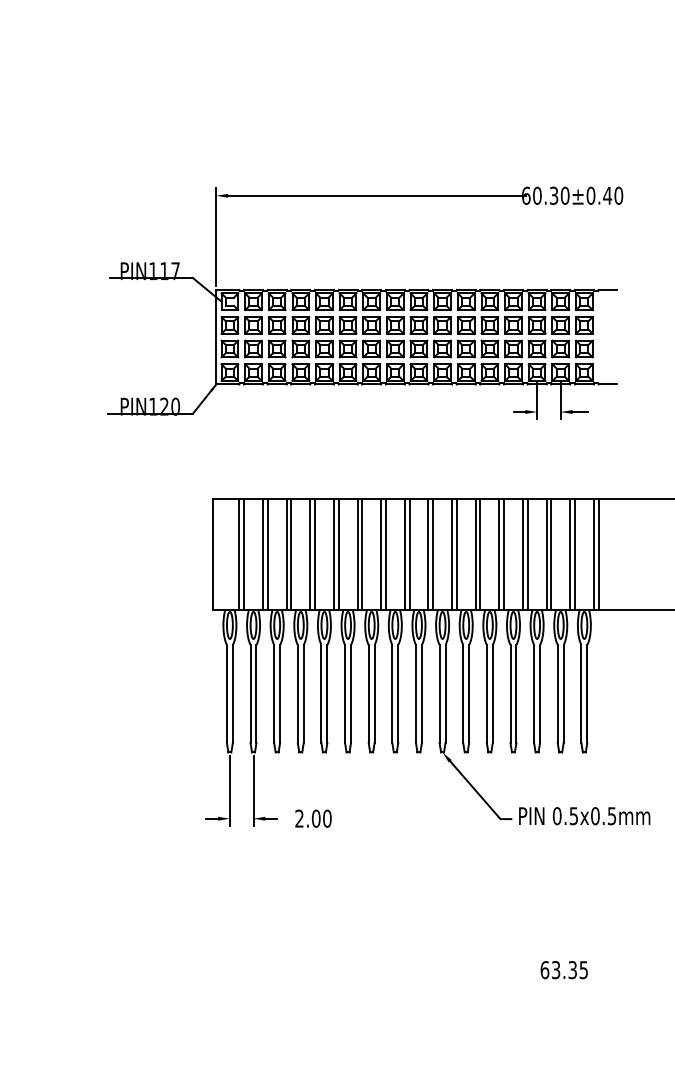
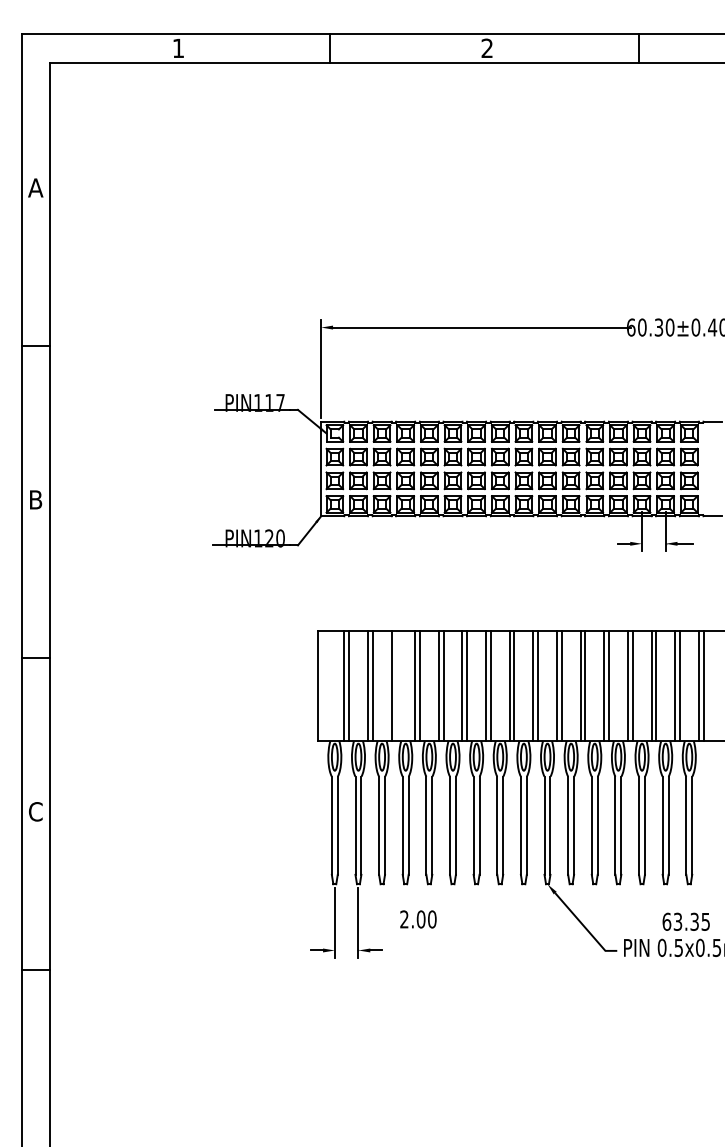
line: (291, 553) -> (396, 685), removed
text: (313, 818) -> (418, 919), moved
text: (563, 969) -> (685, 921), moved

